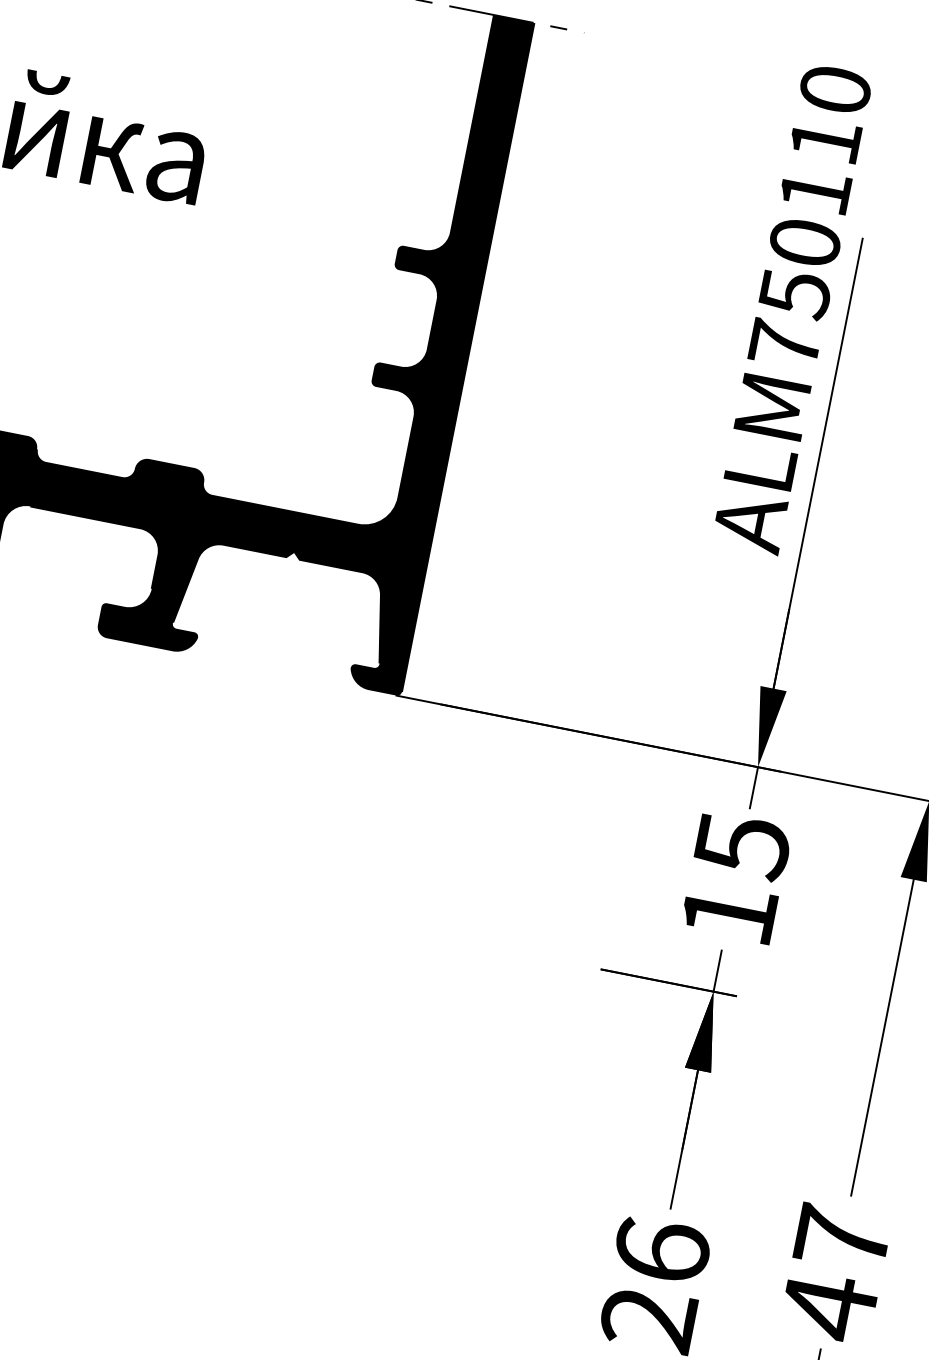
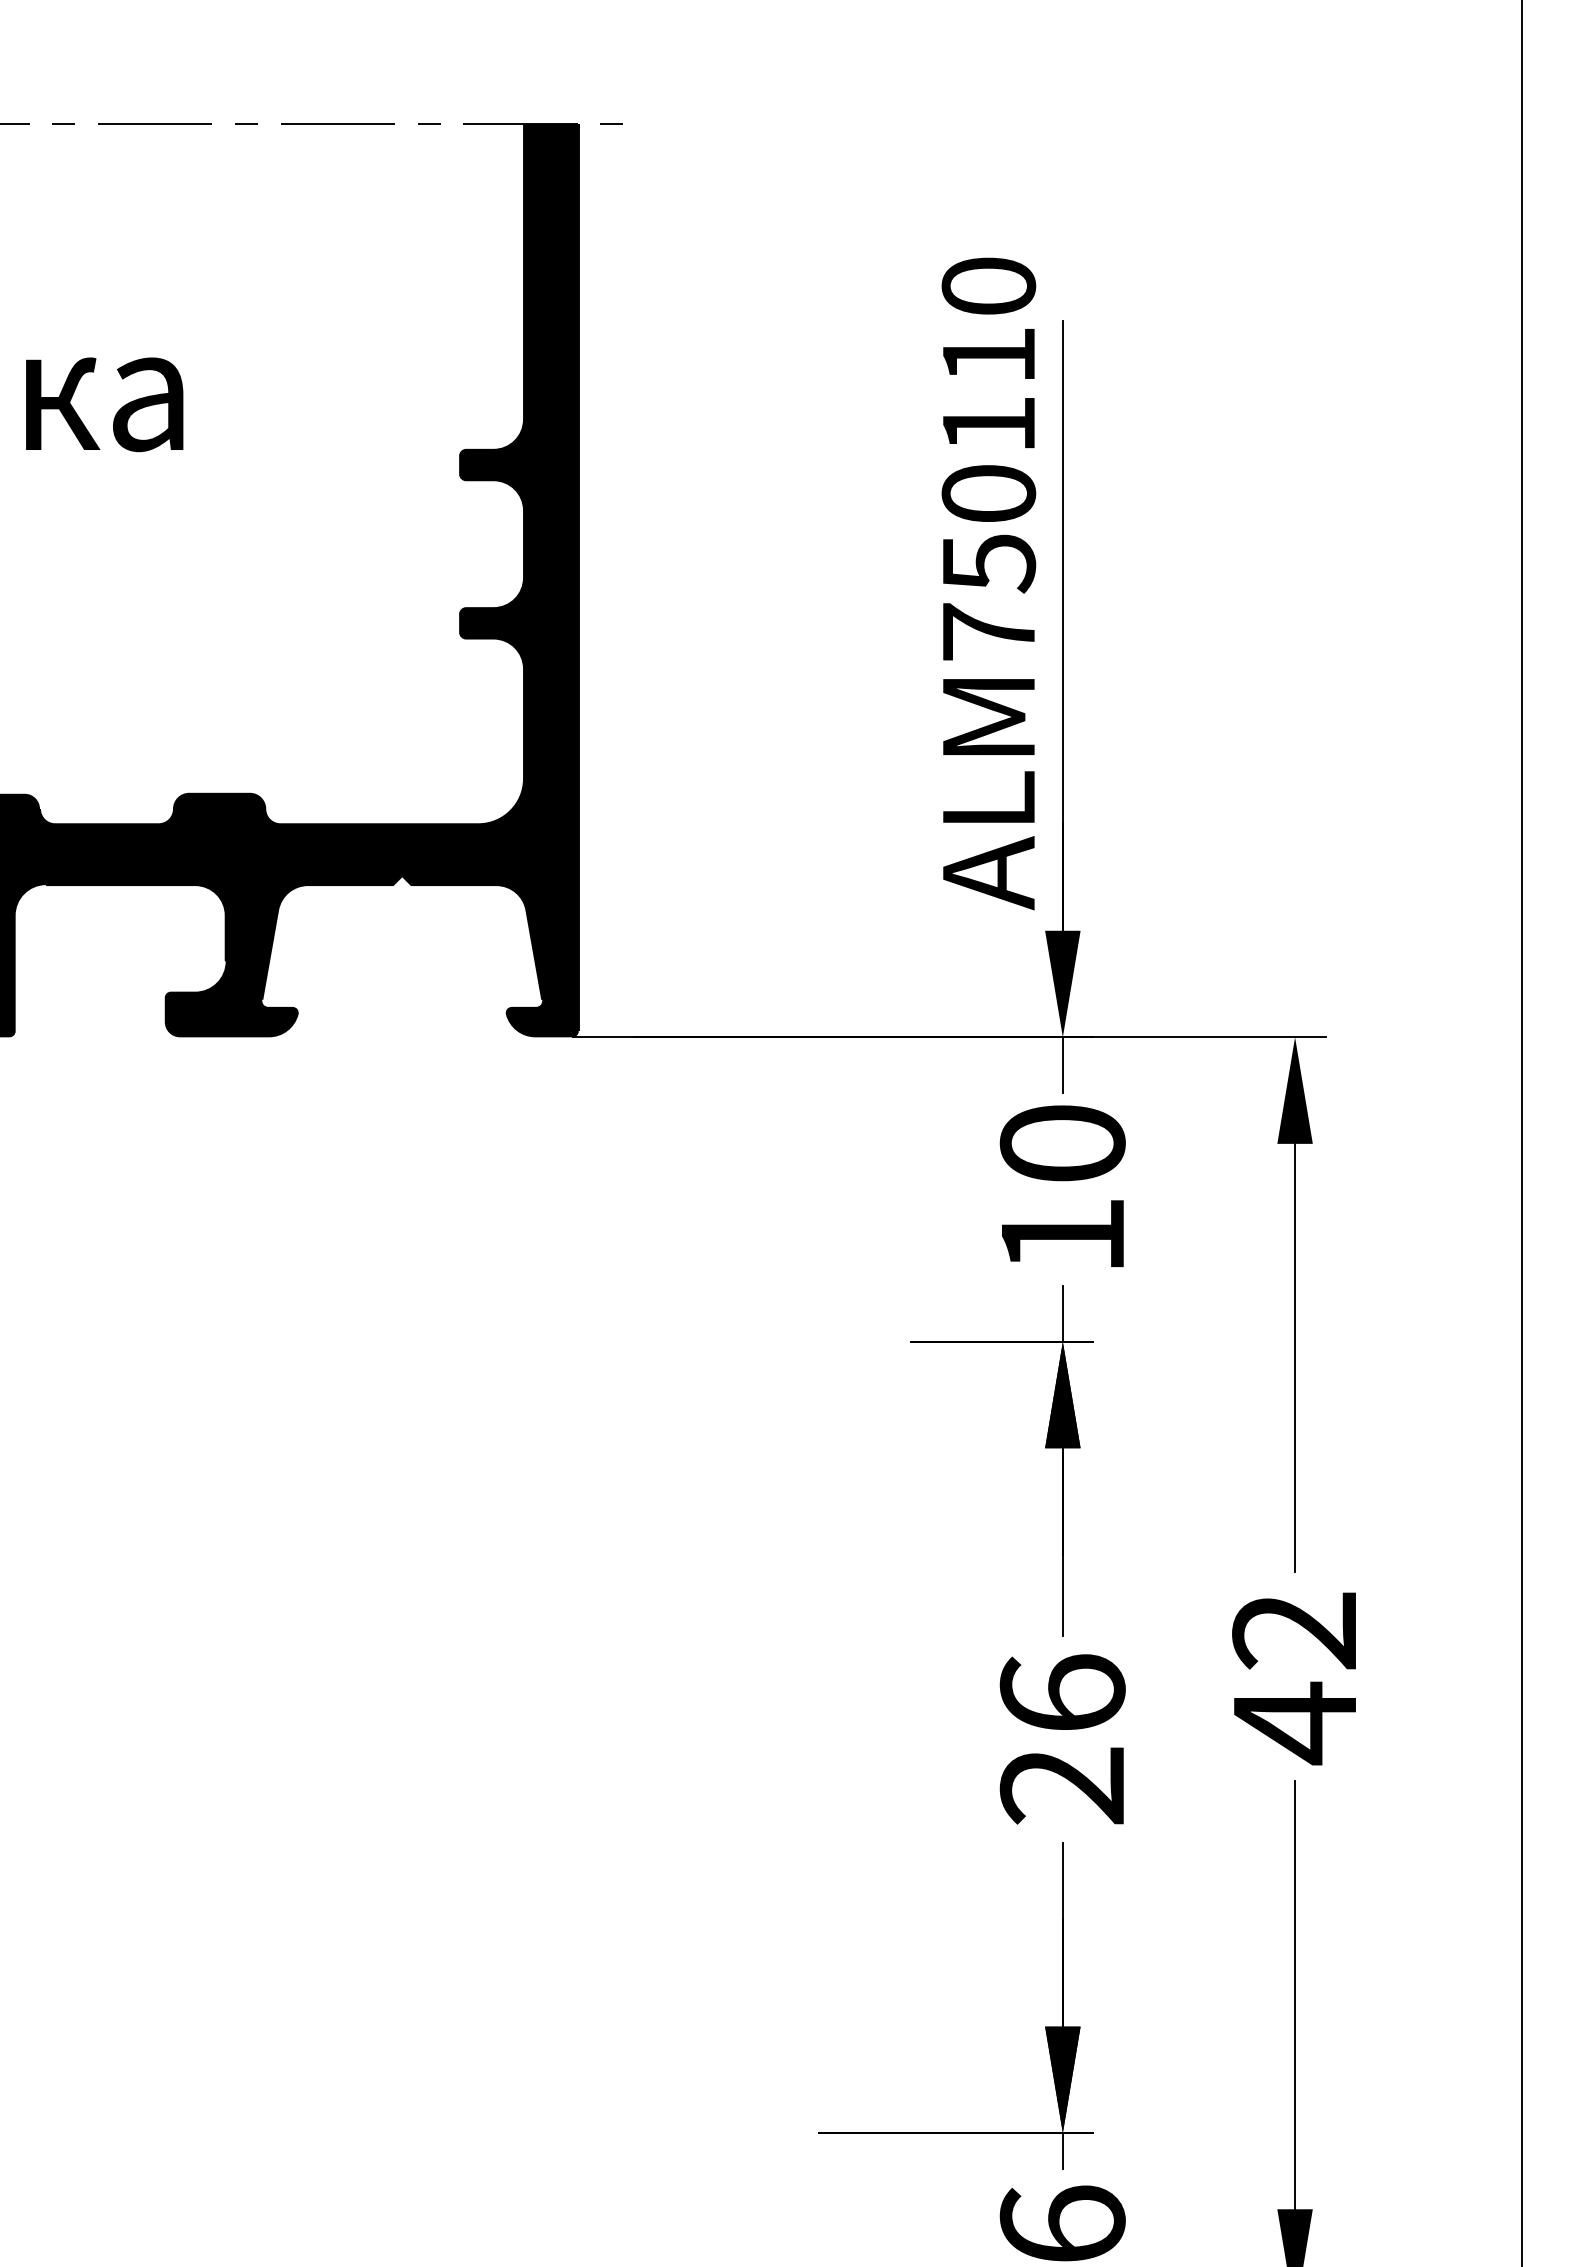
text: (791, 308) -> (988, 583), moved
text: (742, 846) -> (1062, 1144), 15 -> 10
text: (841, 1238) -> (1293, 1630), 47 -> 42

